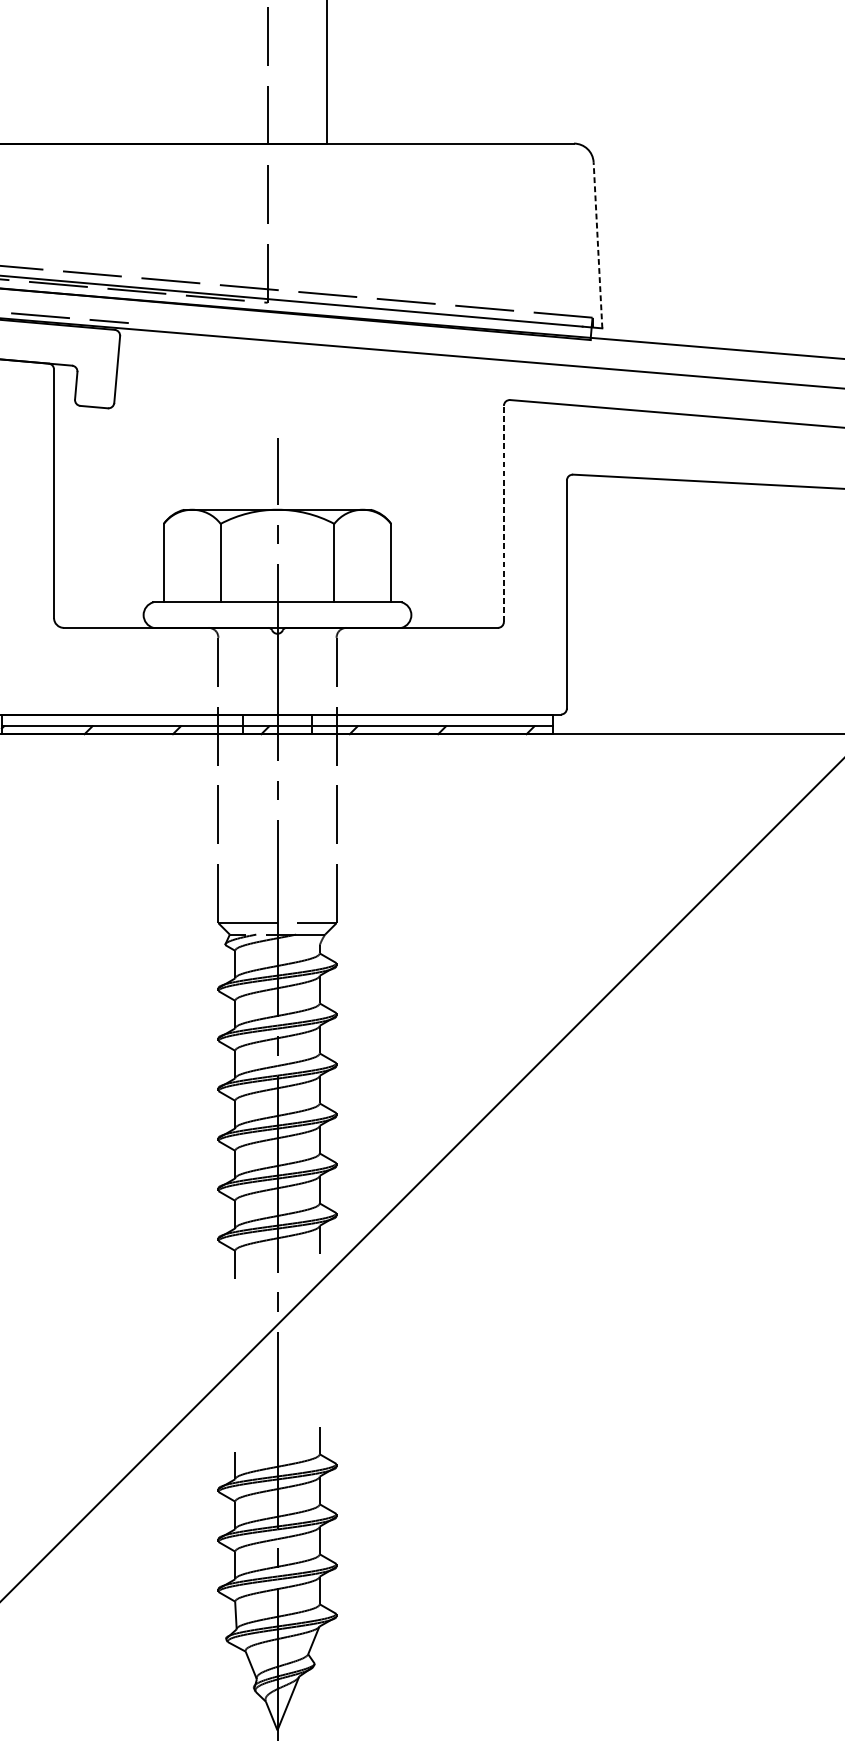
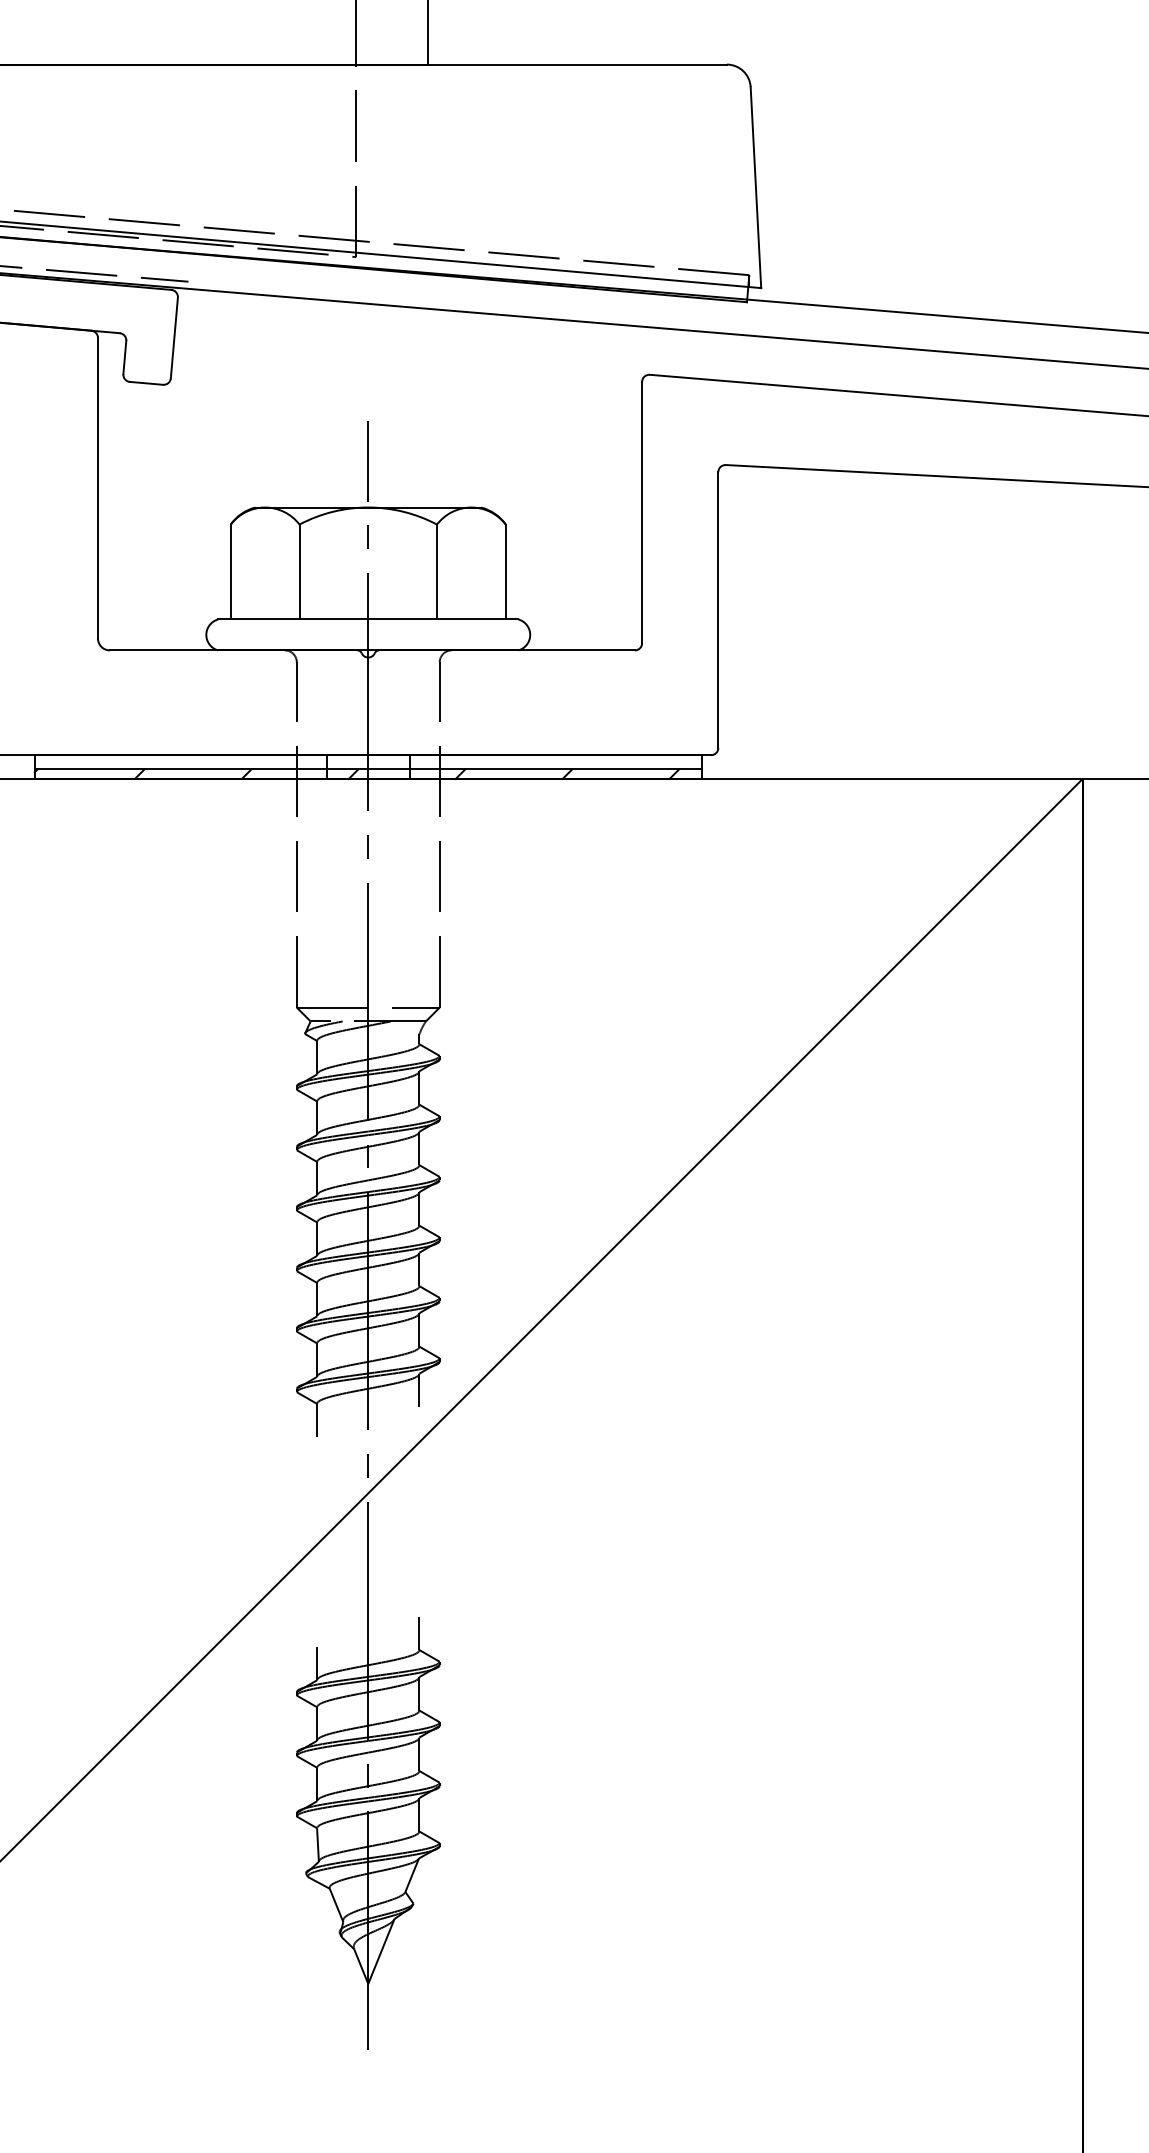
line: (597, 245) -> (755, 187), dashed -> solid
line: (504, 513) -> (642, 512), dashed -> solid

